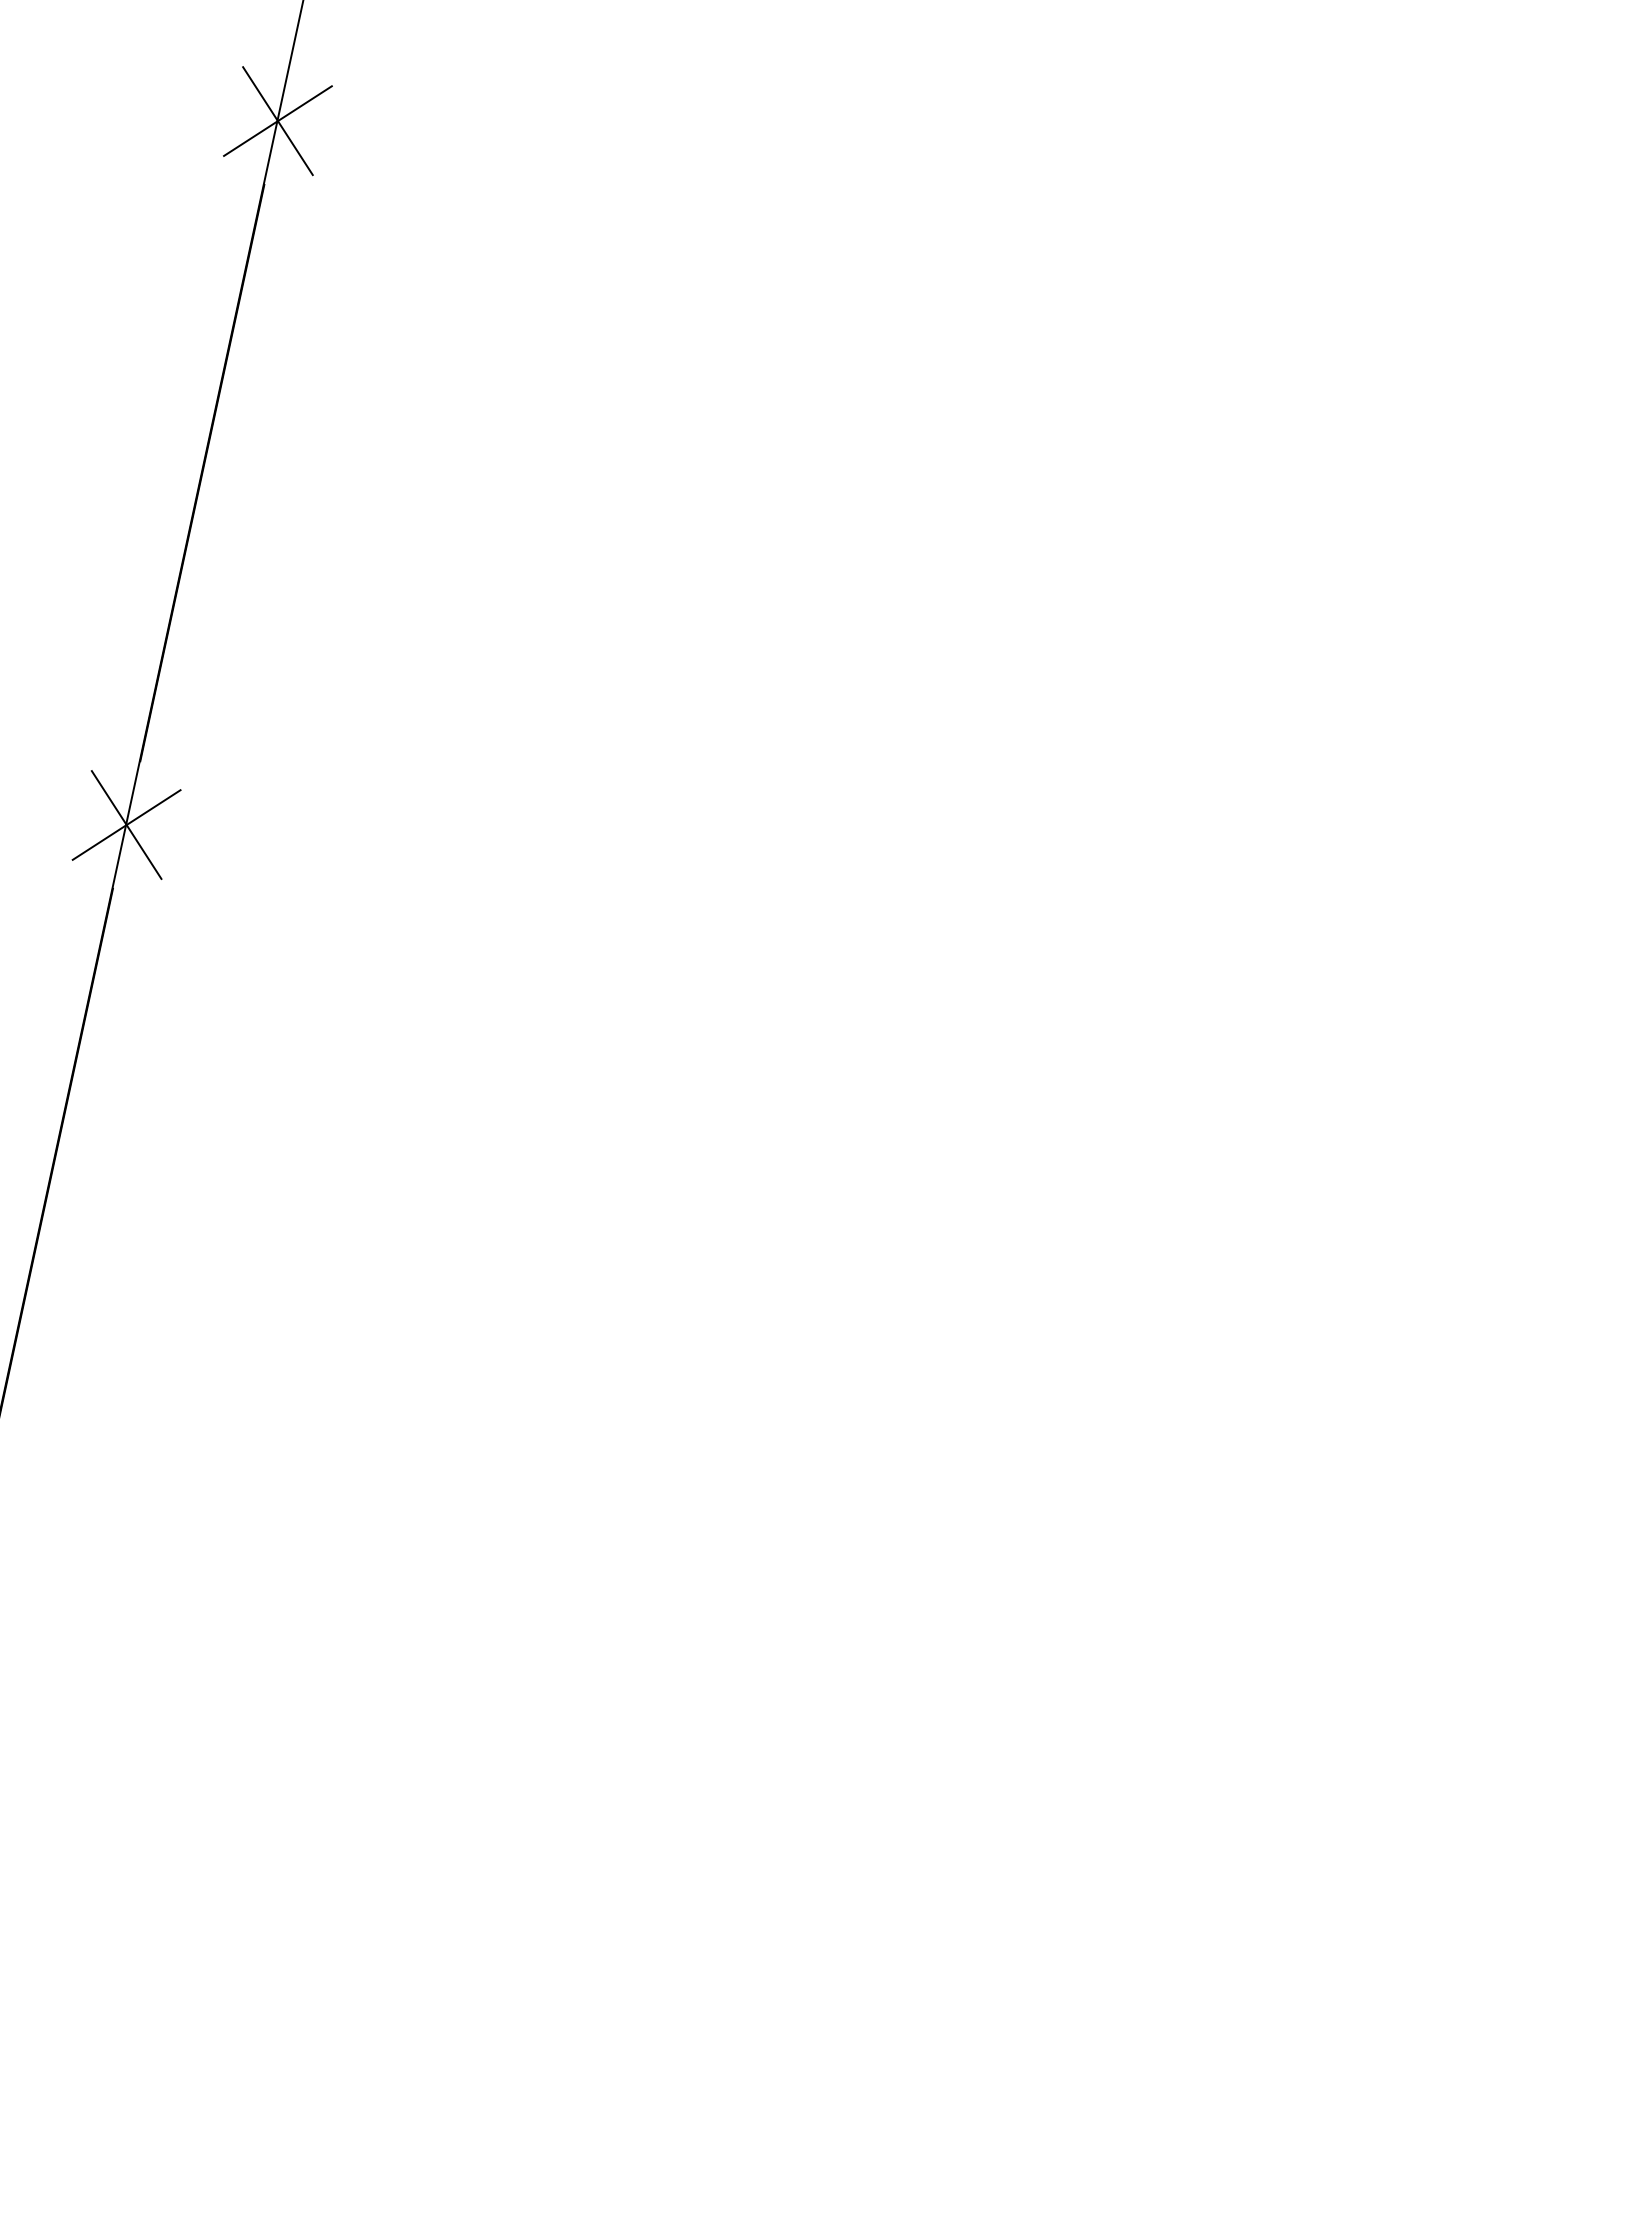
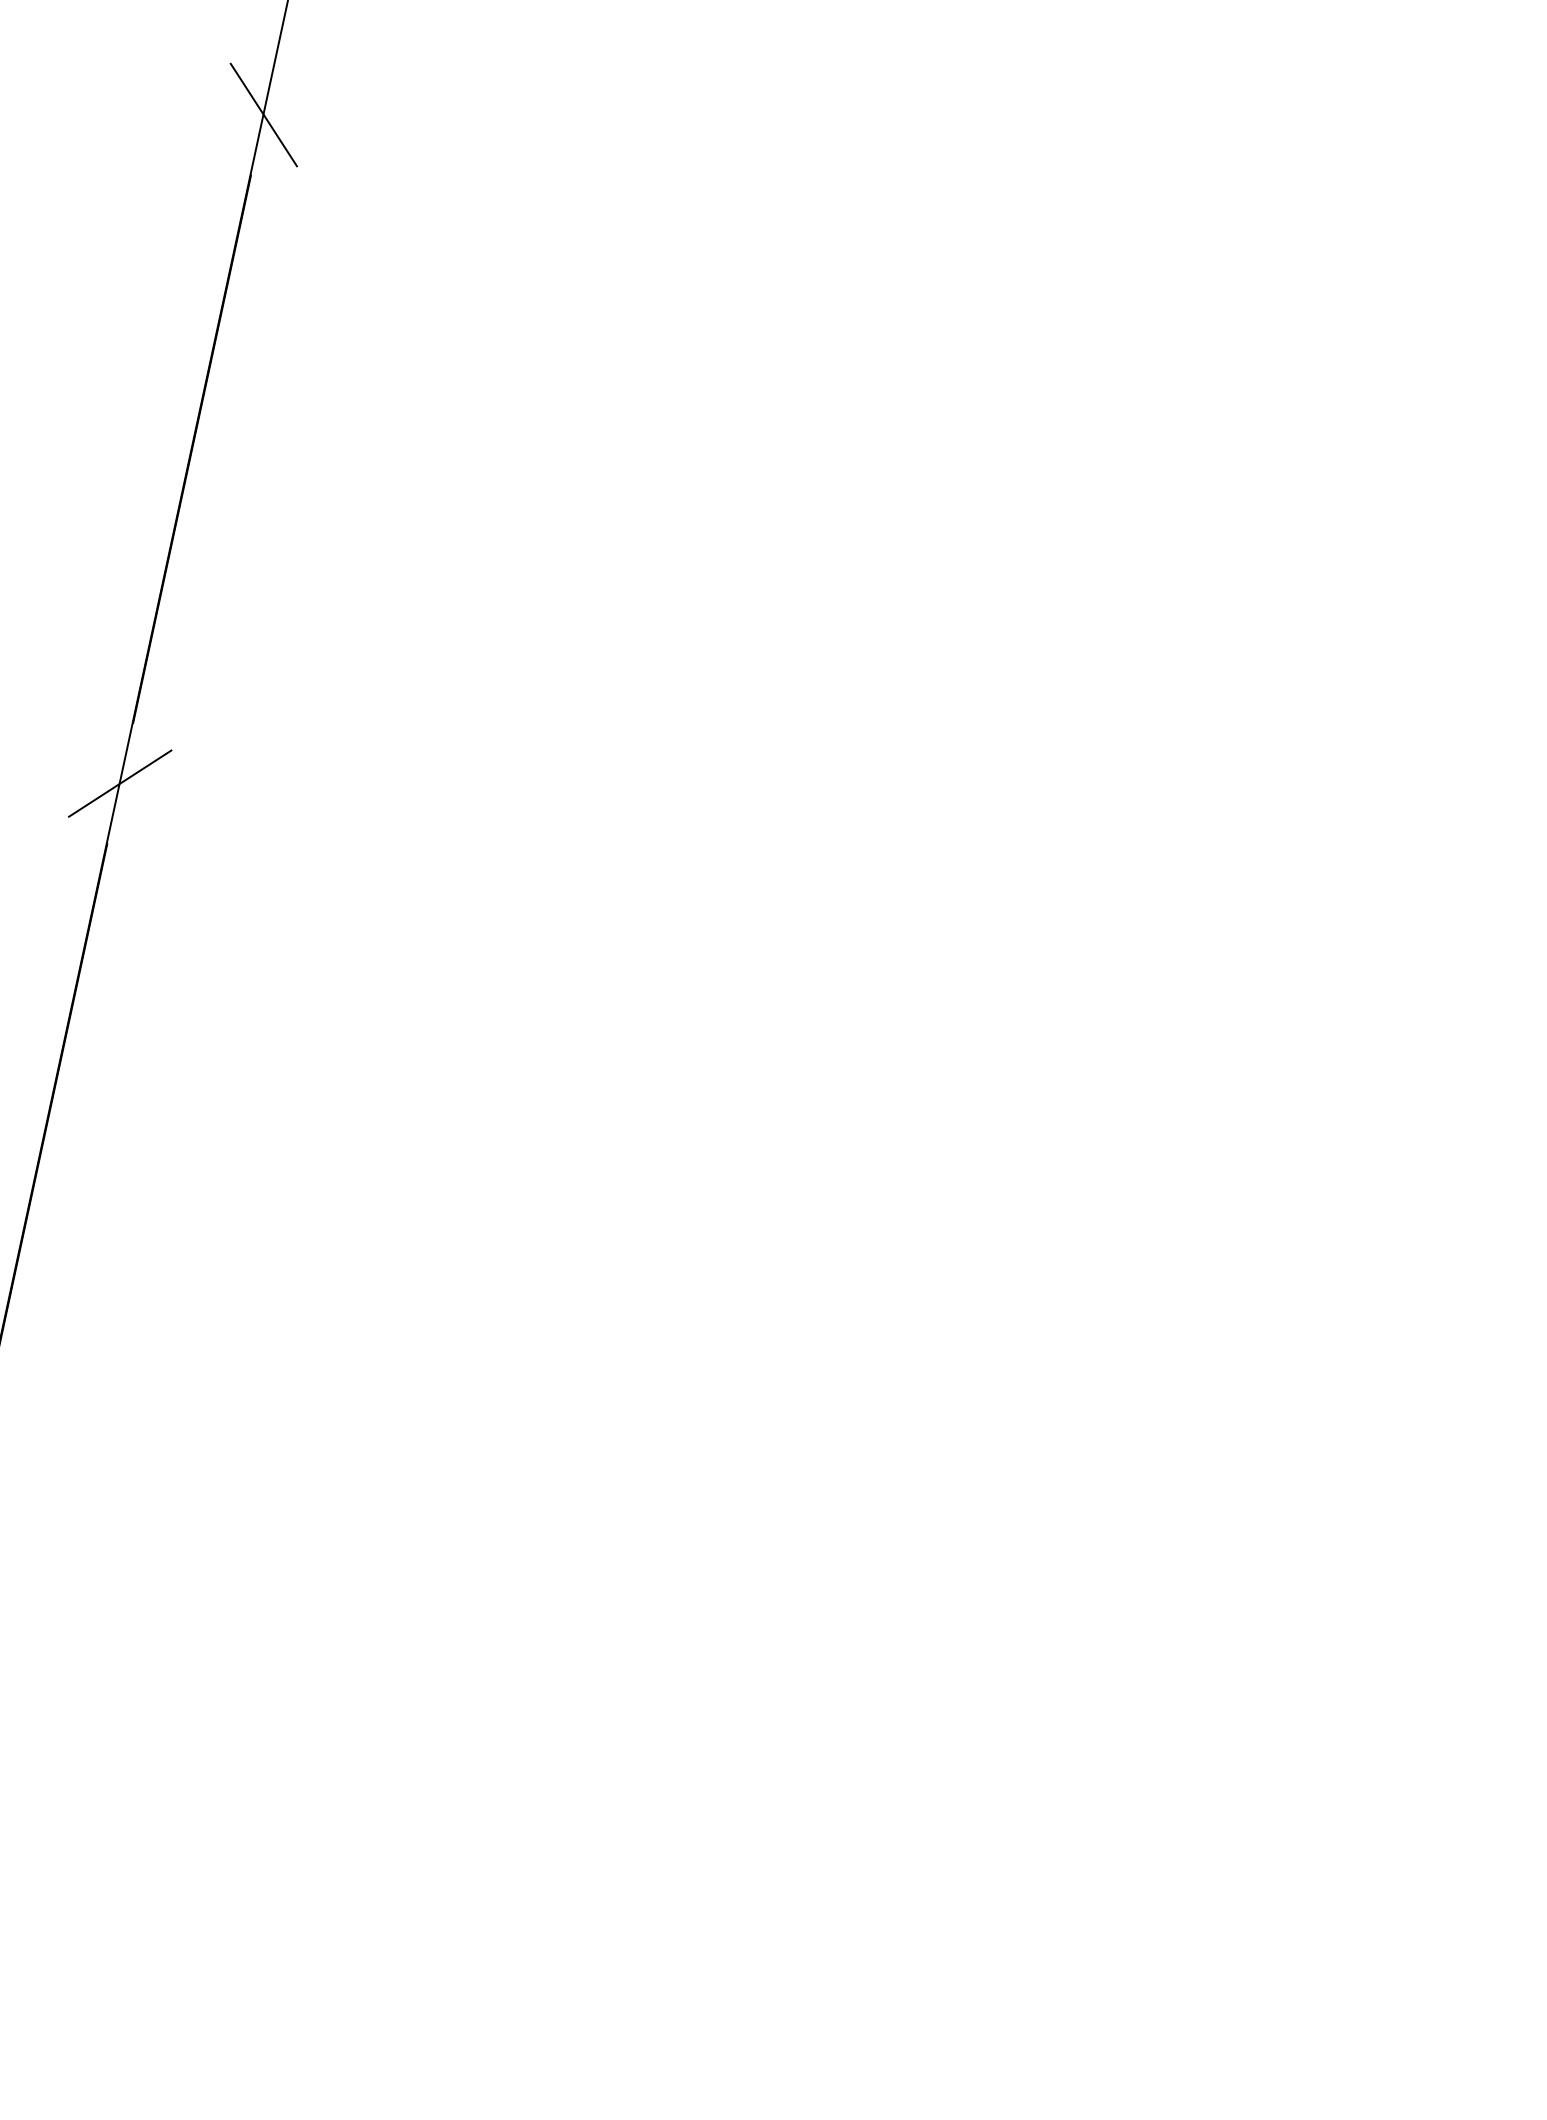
line: (277, 120) -> (263, 114), removed
line: (126, 824) -> (120, 783), removed

